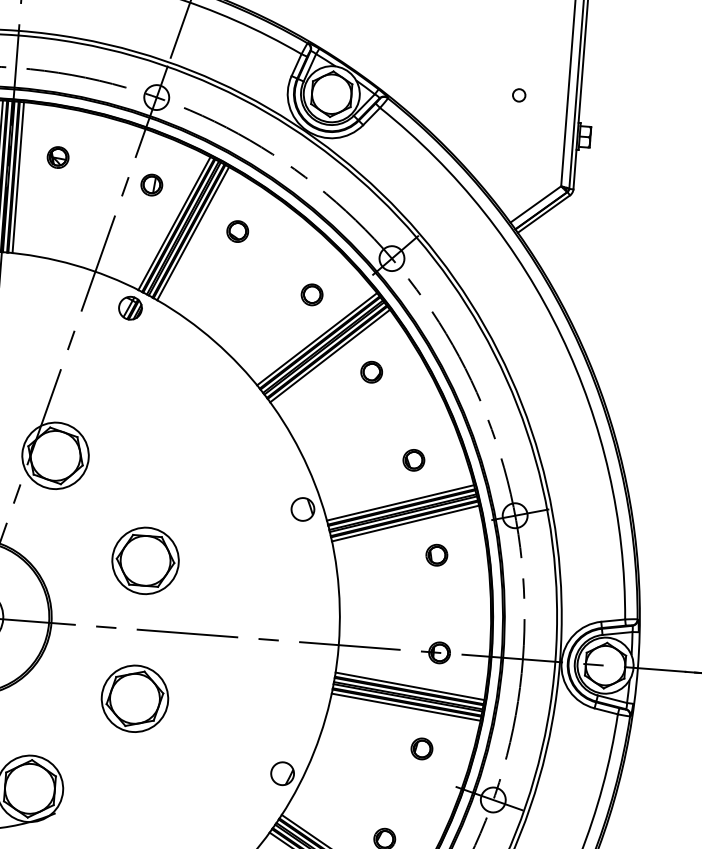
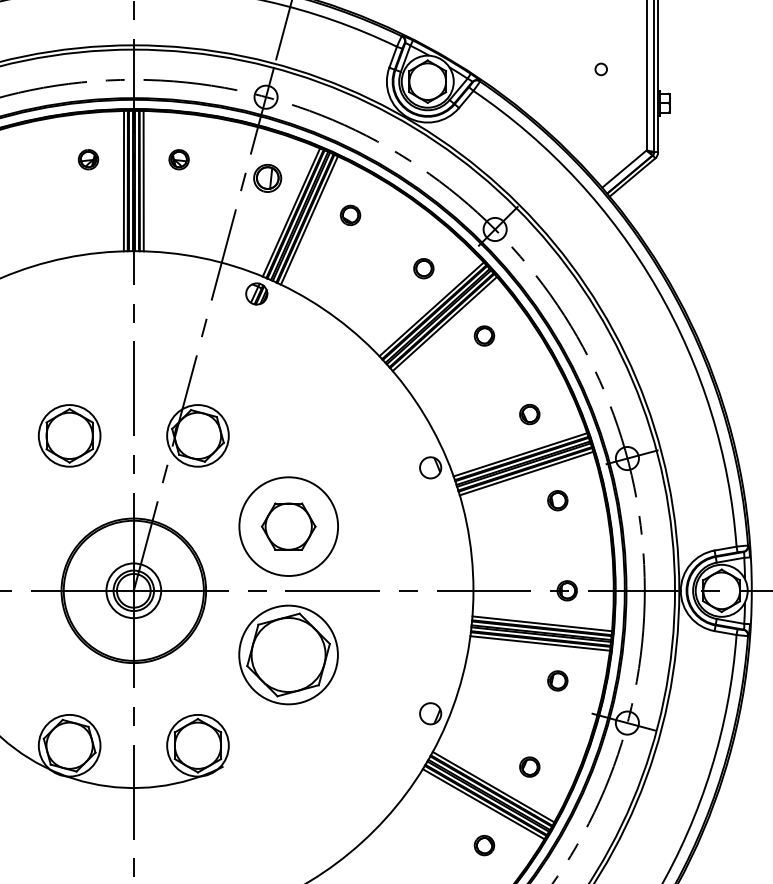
part: (151, 185) -> (267, 178), size x1.4
circle: (145, 560) -> (288, 526), size x1.6
part: (134, 698) -> (288, 654), size x1.6

